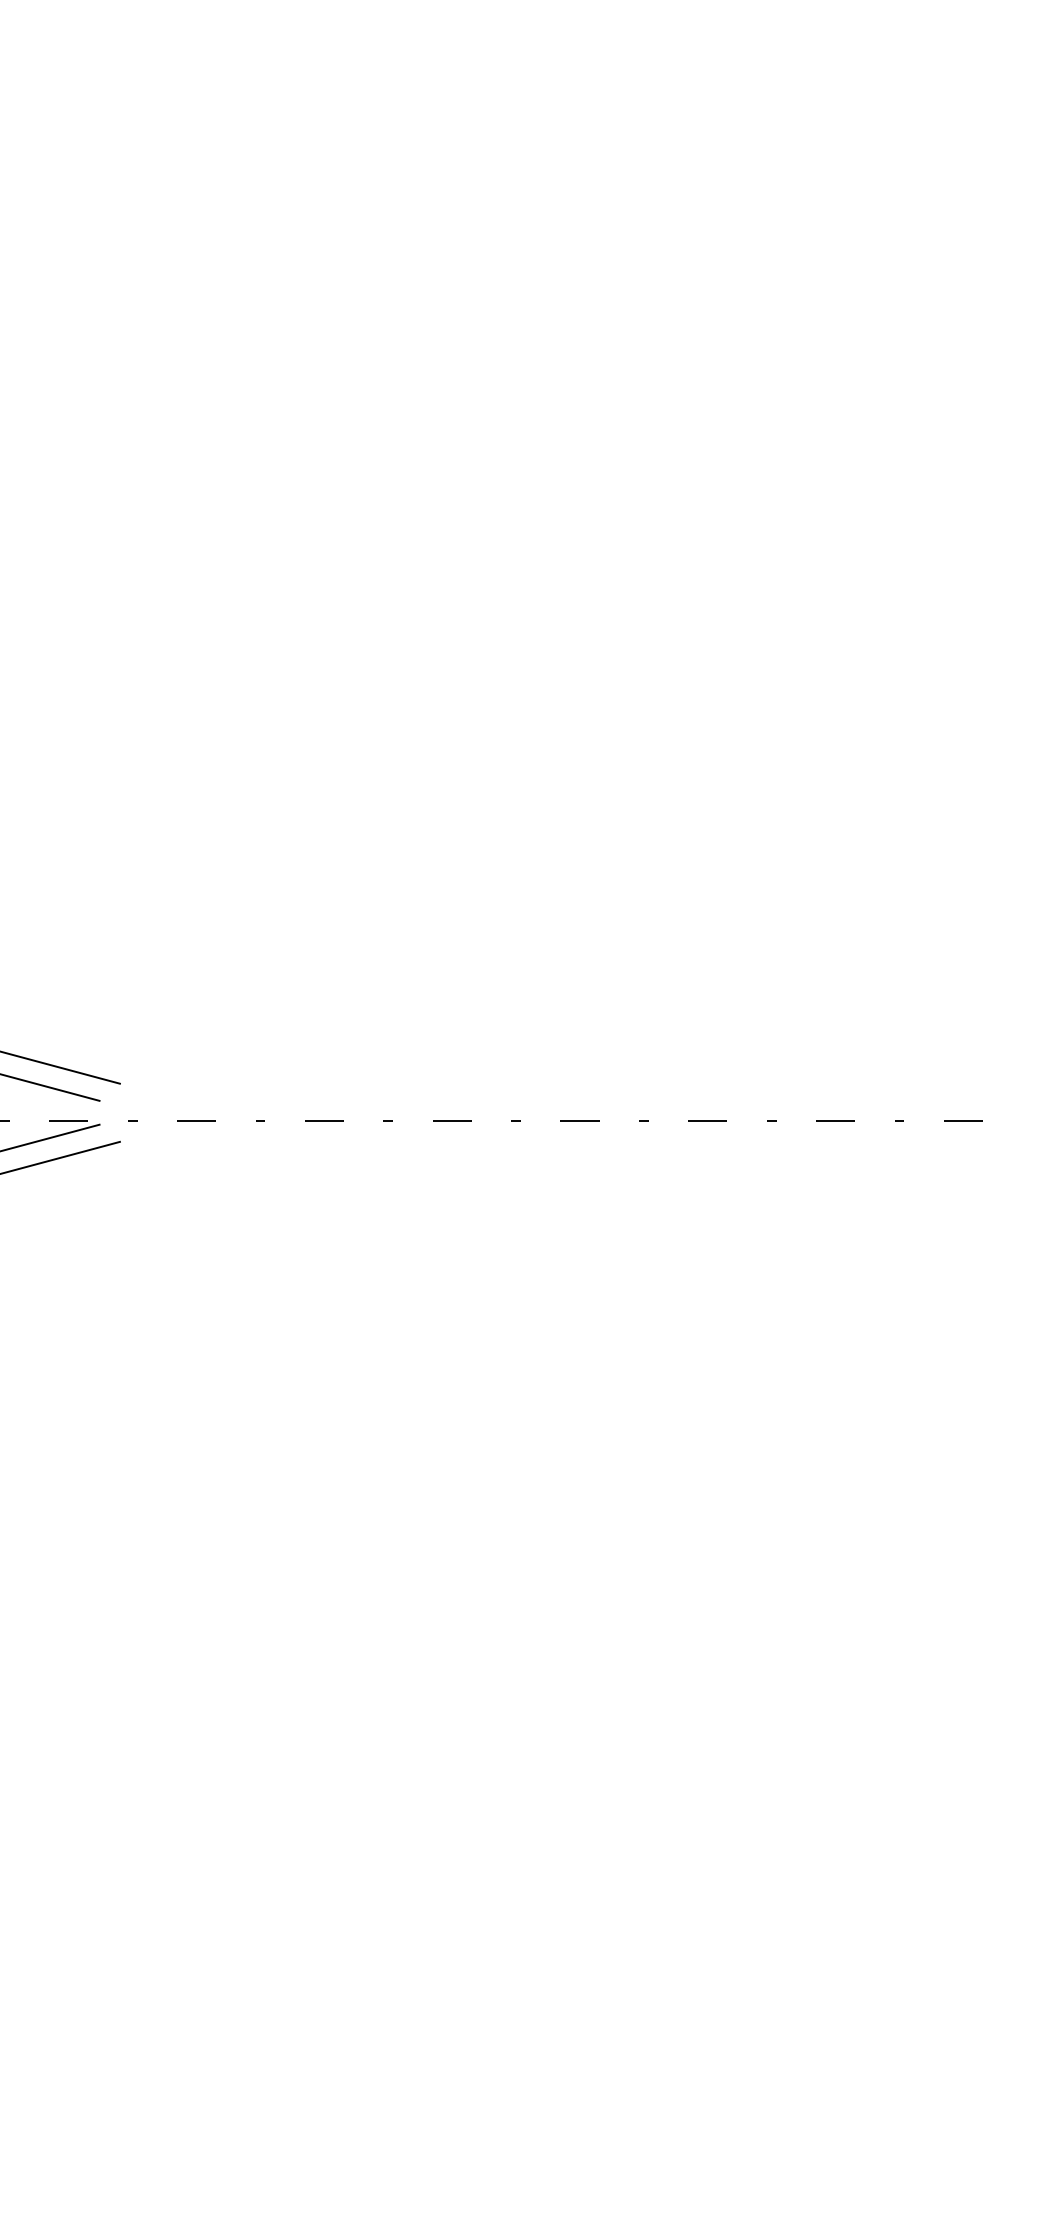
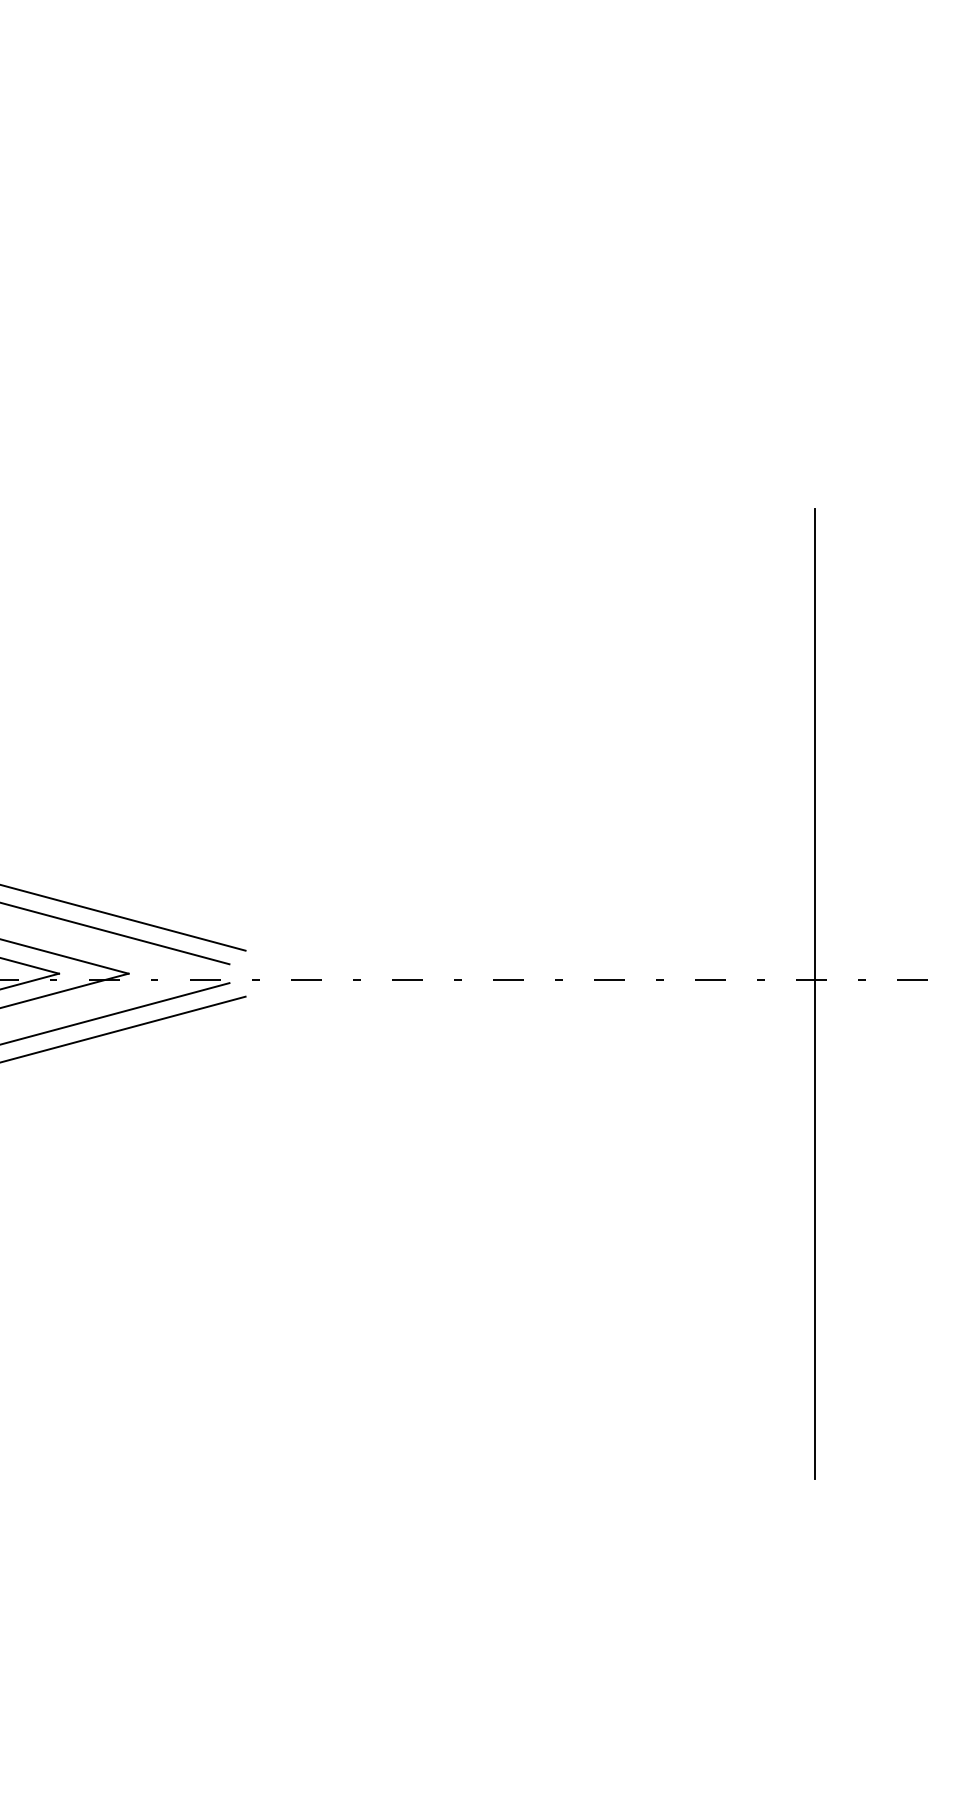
line: (839, 1139) -> (814, 994), added

